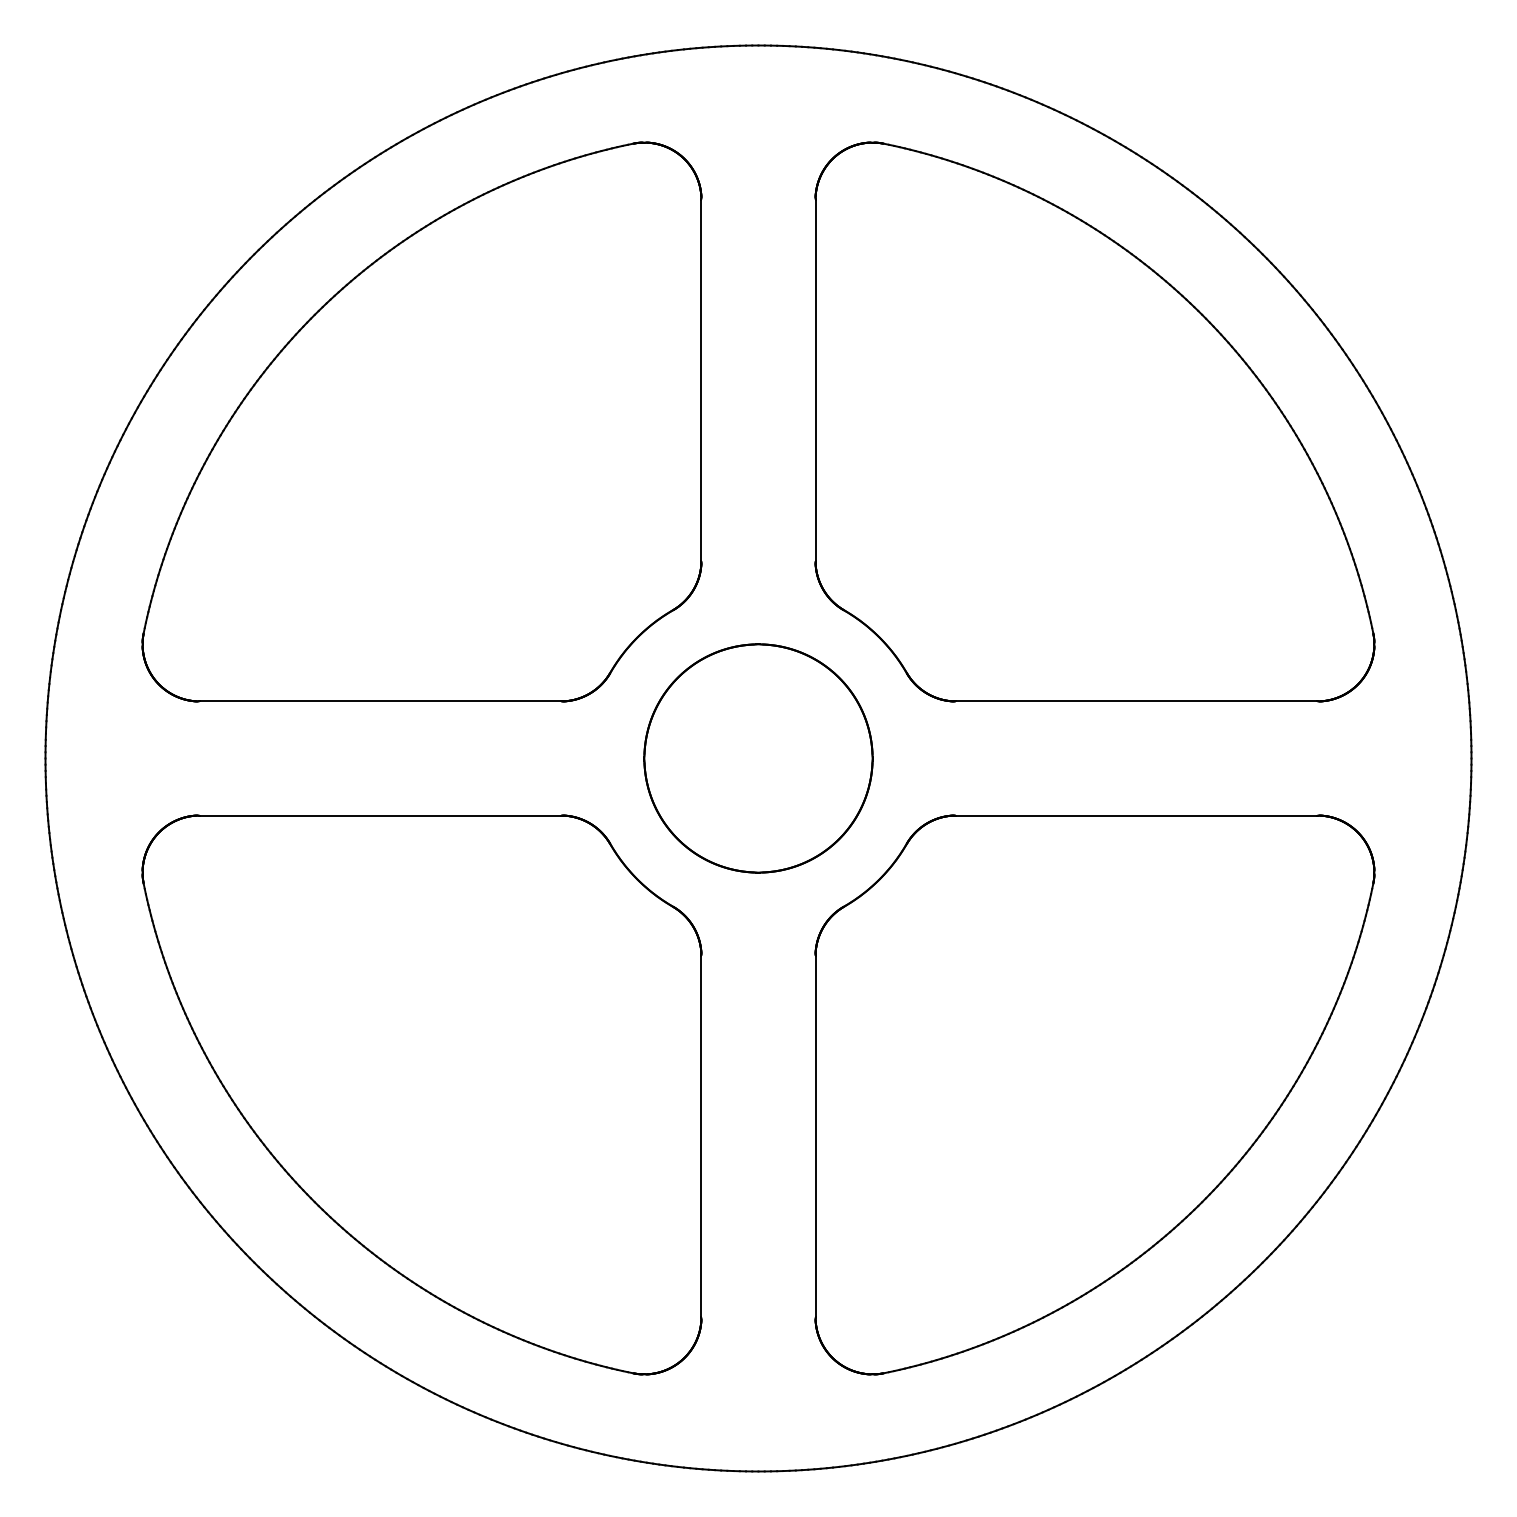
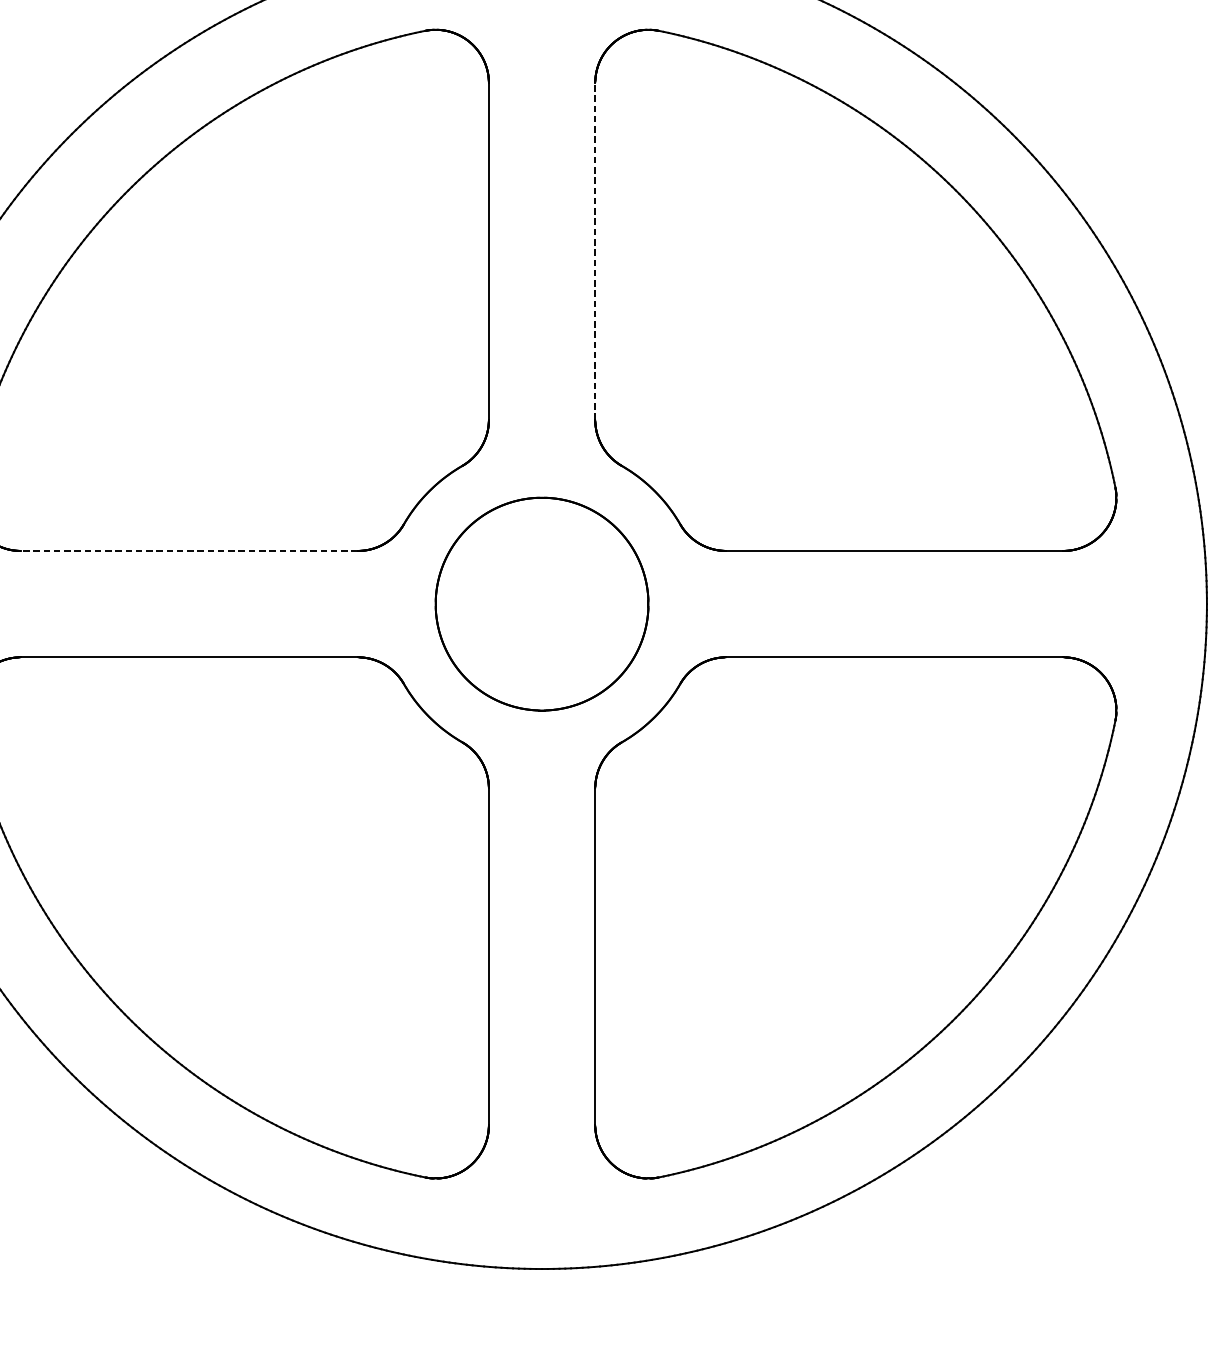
line: (815, 380) -> (595, 251), solid -> dashed
line: (380, 701) -> (189, 551), solid -> dashed

